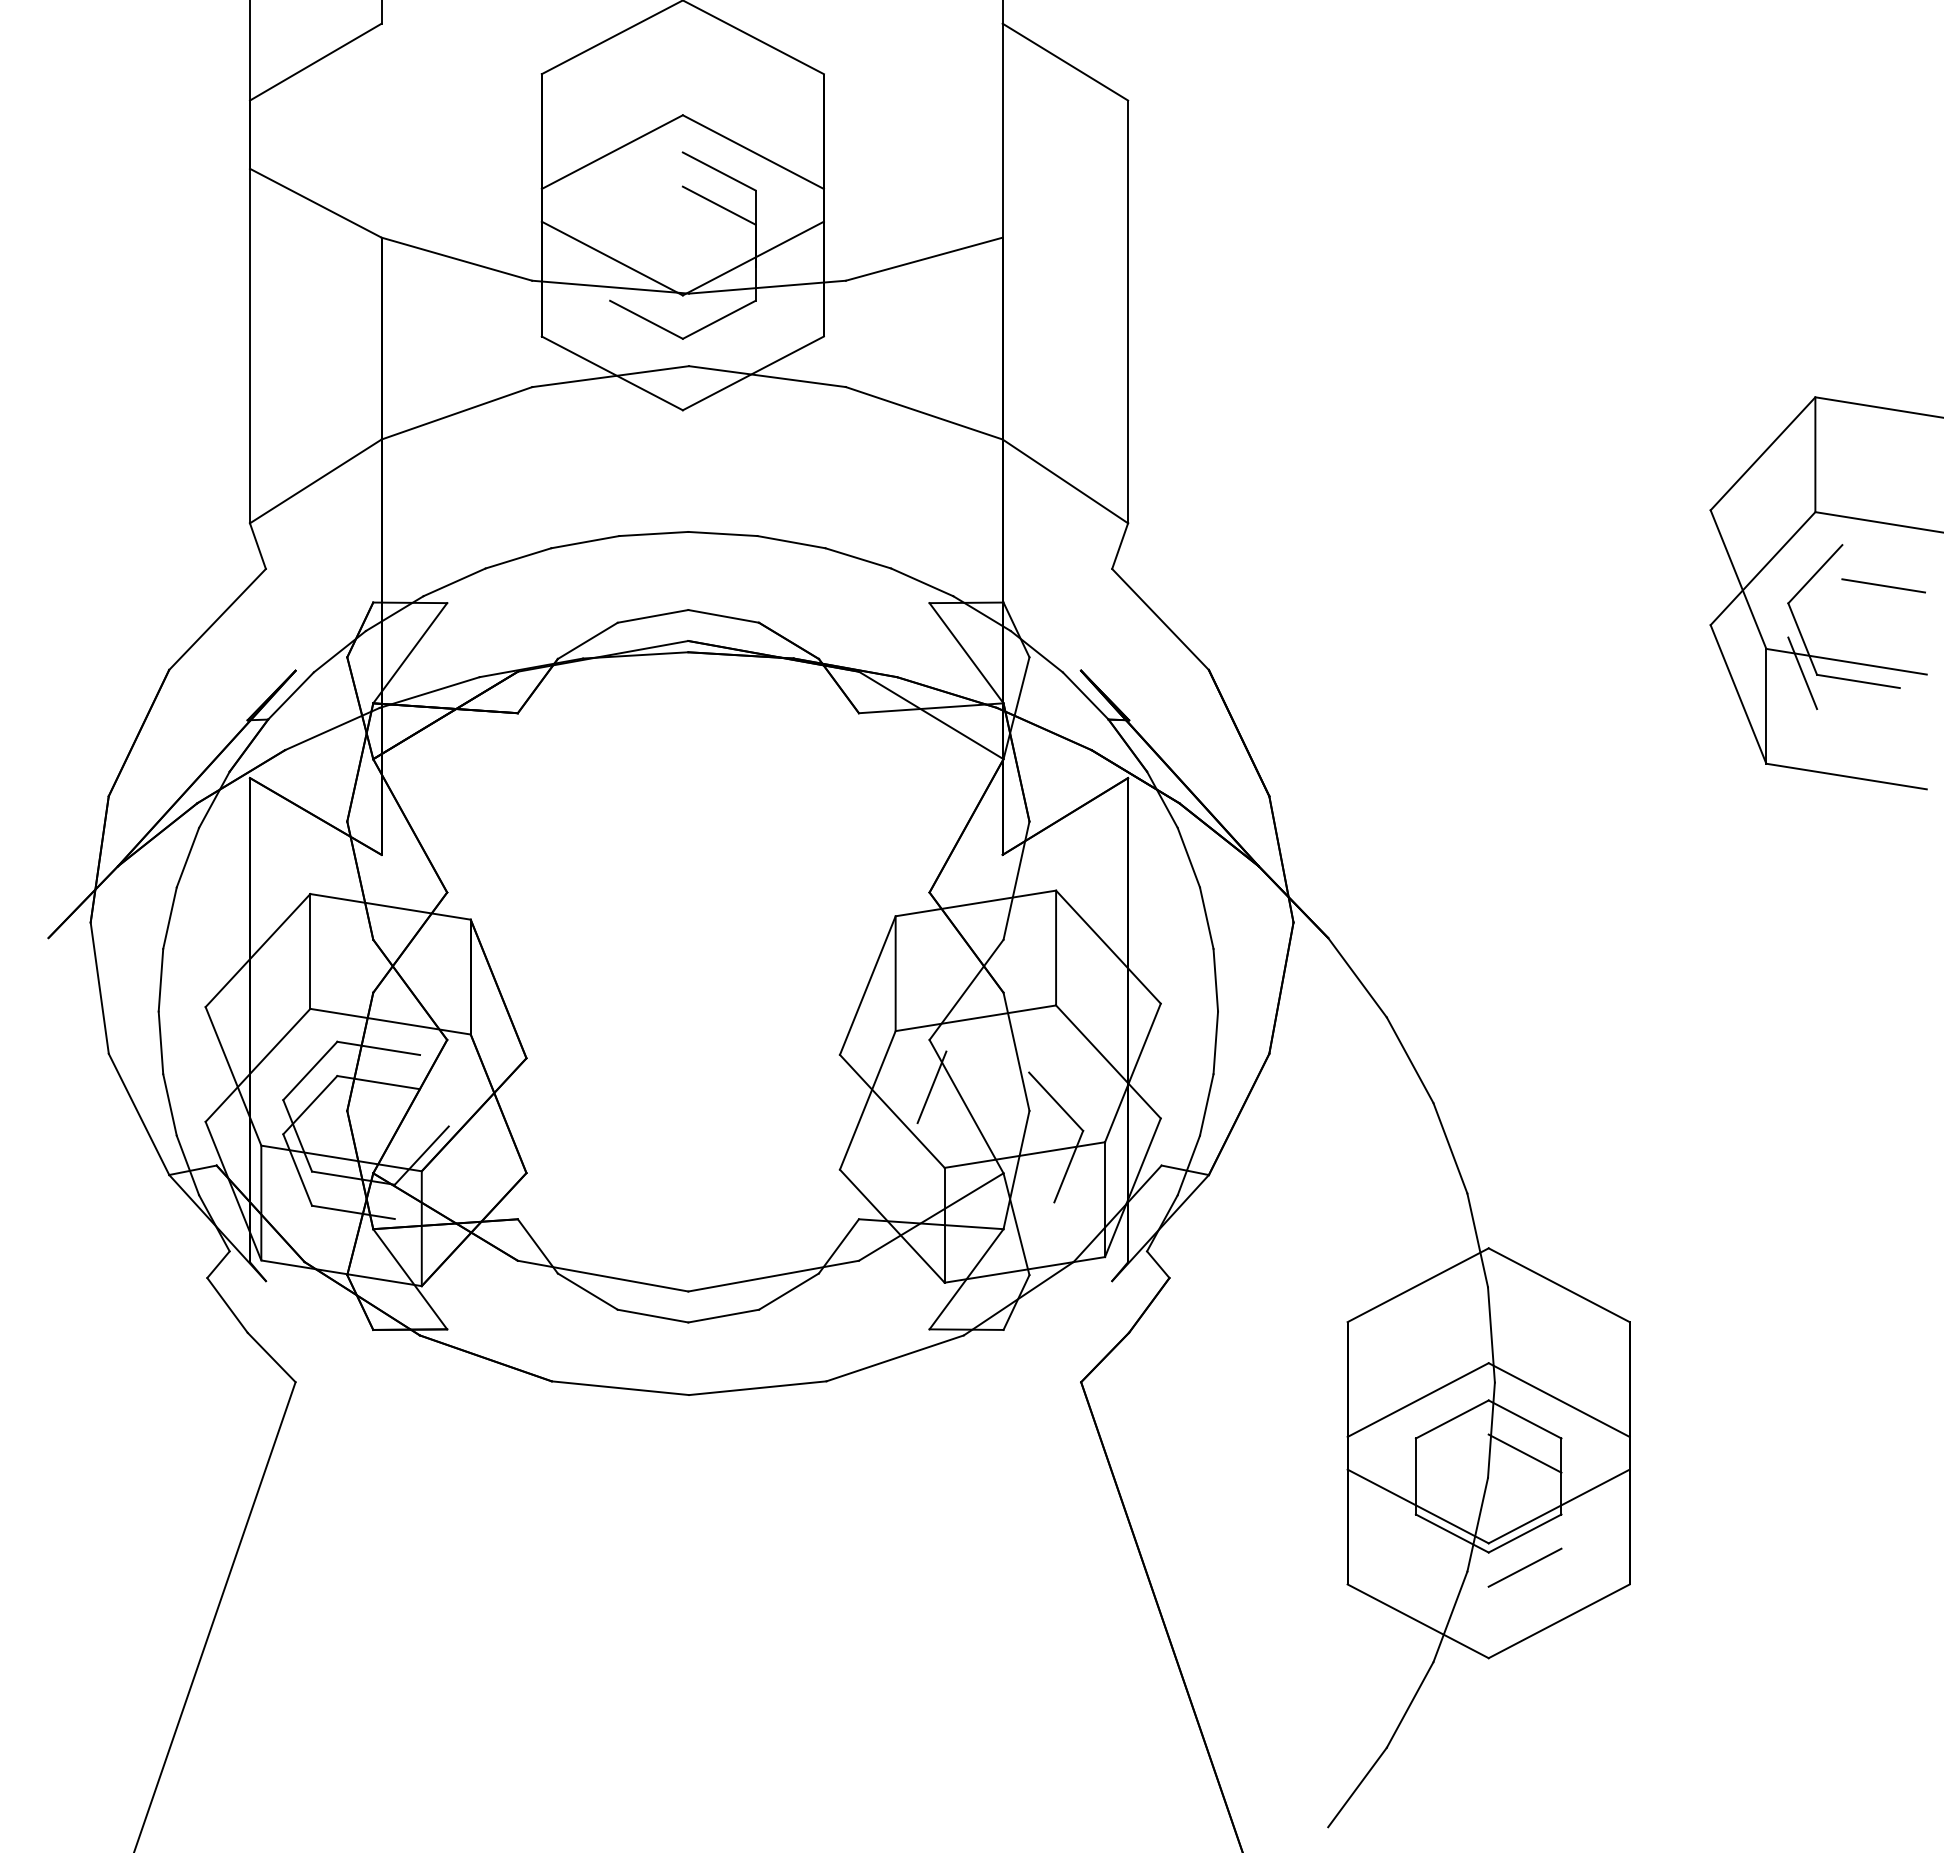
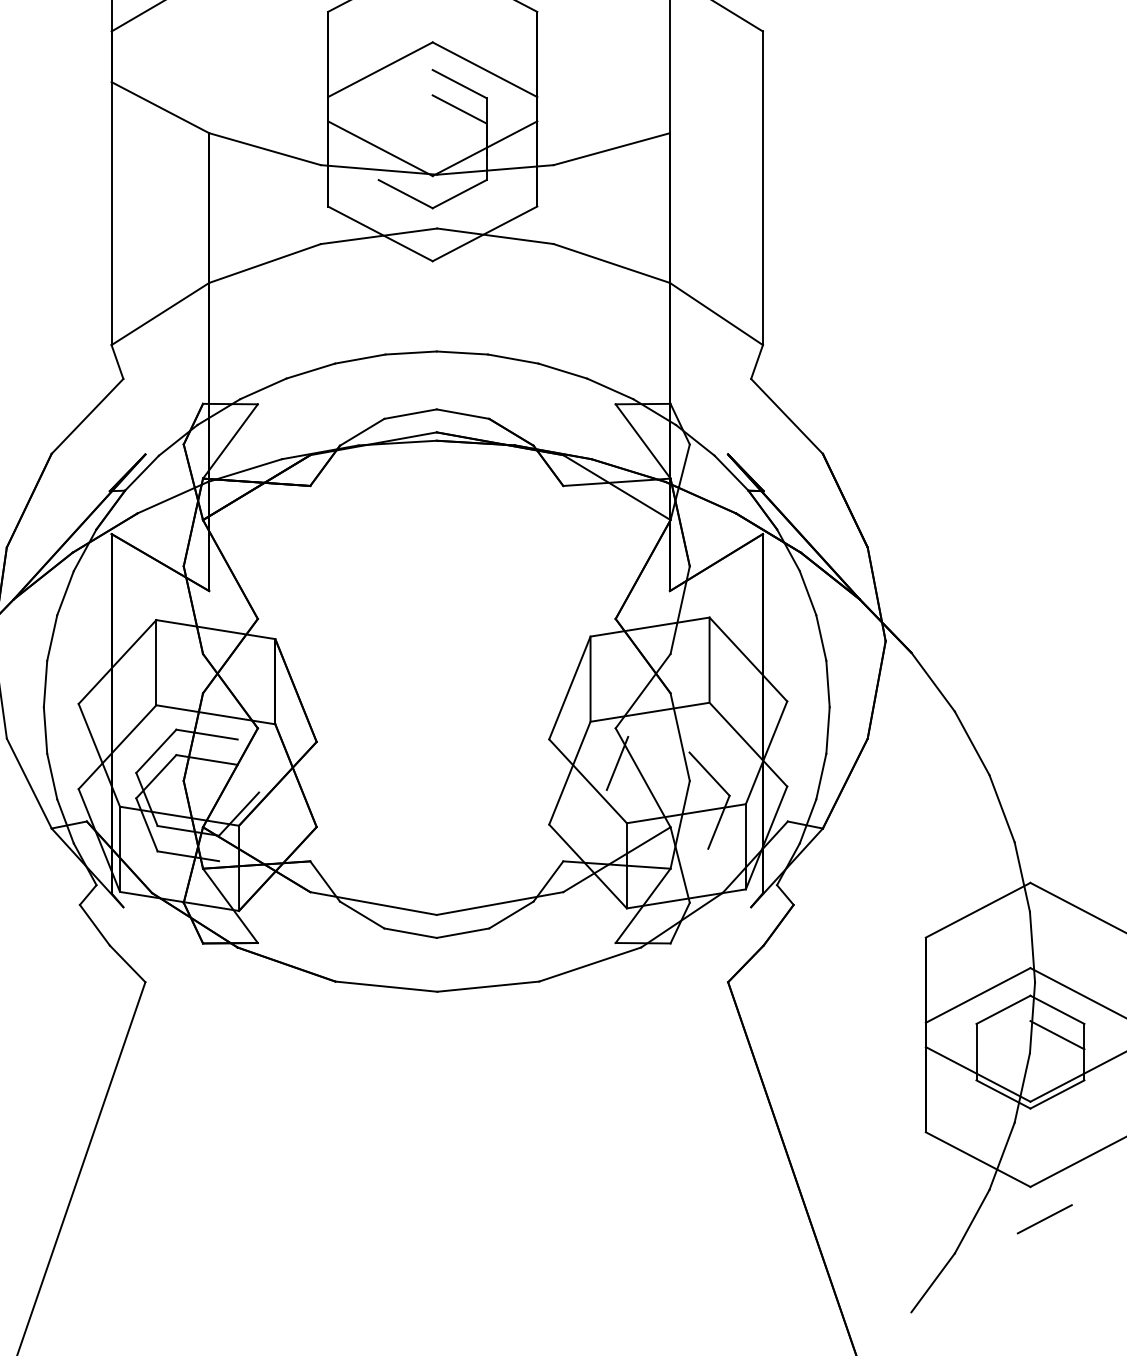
line: (1524, 1567) -> (1044, 1219), moved

